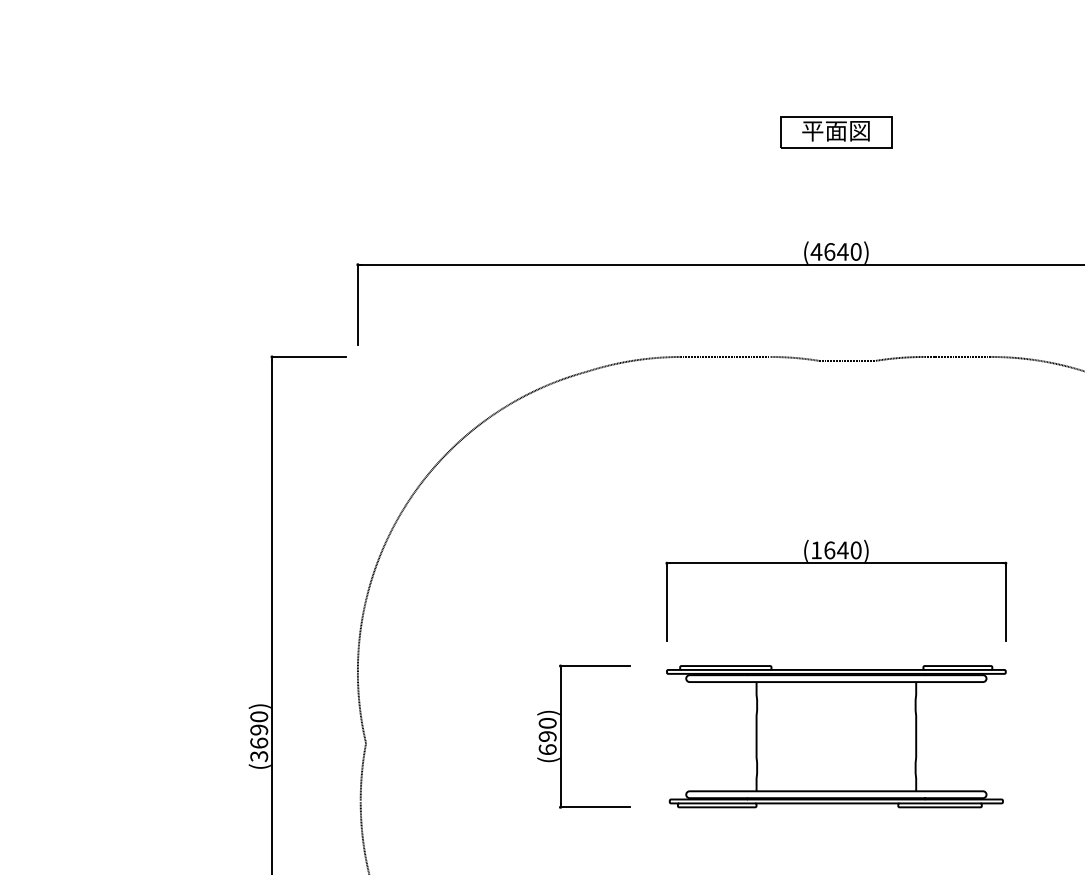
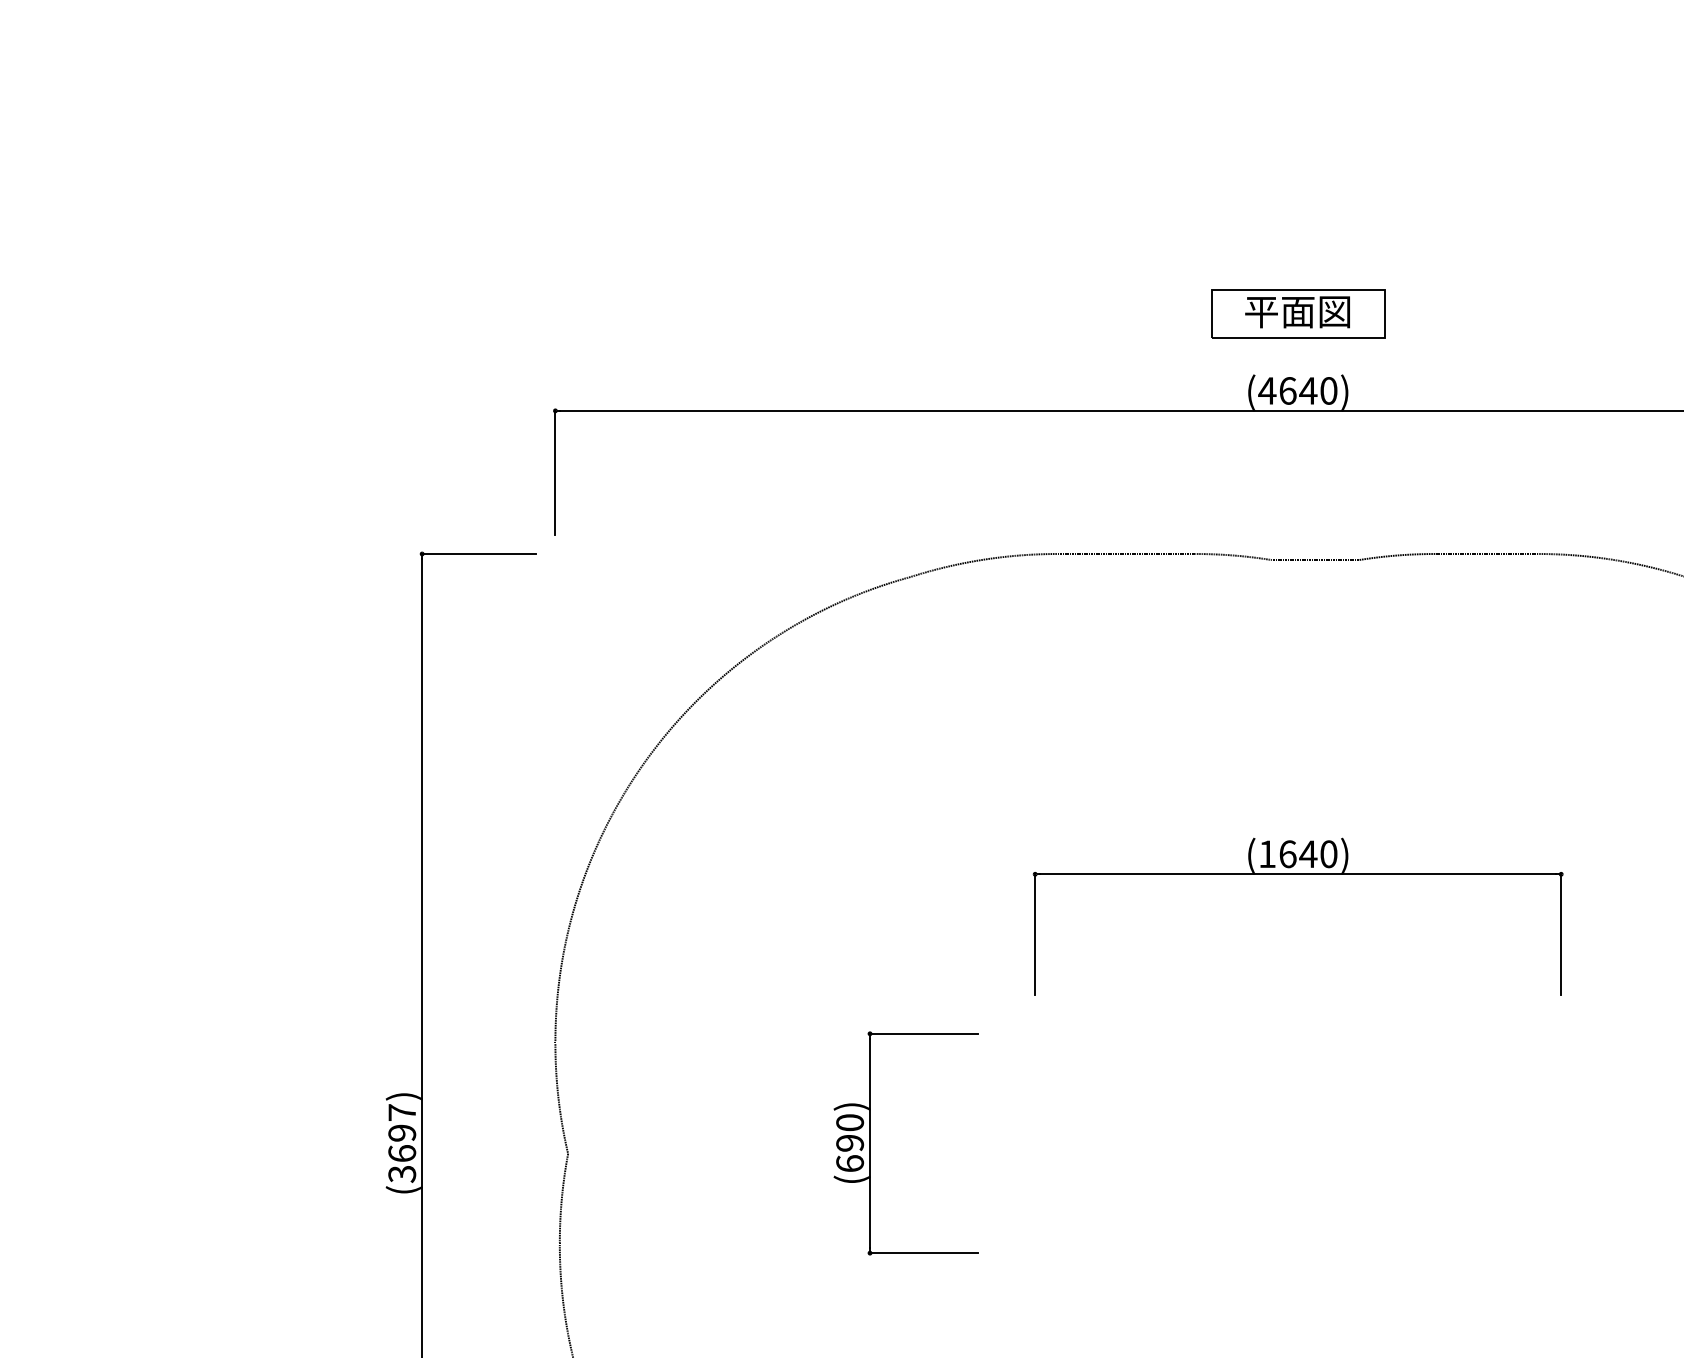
part: (836, 132) -> (1298, 314), moved
text: (259, 716) -> (402, 1112), (3690) -> (3697)
part: (836, 736) -> (1298, 1143), removed

